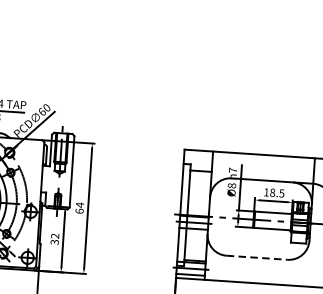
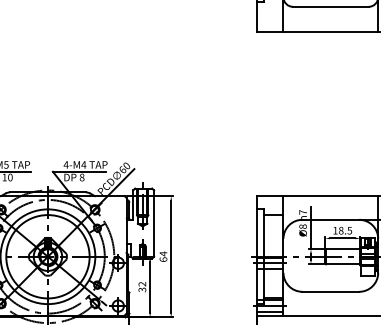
line: (257, 257) -> (331, 291), dashed -> solid

